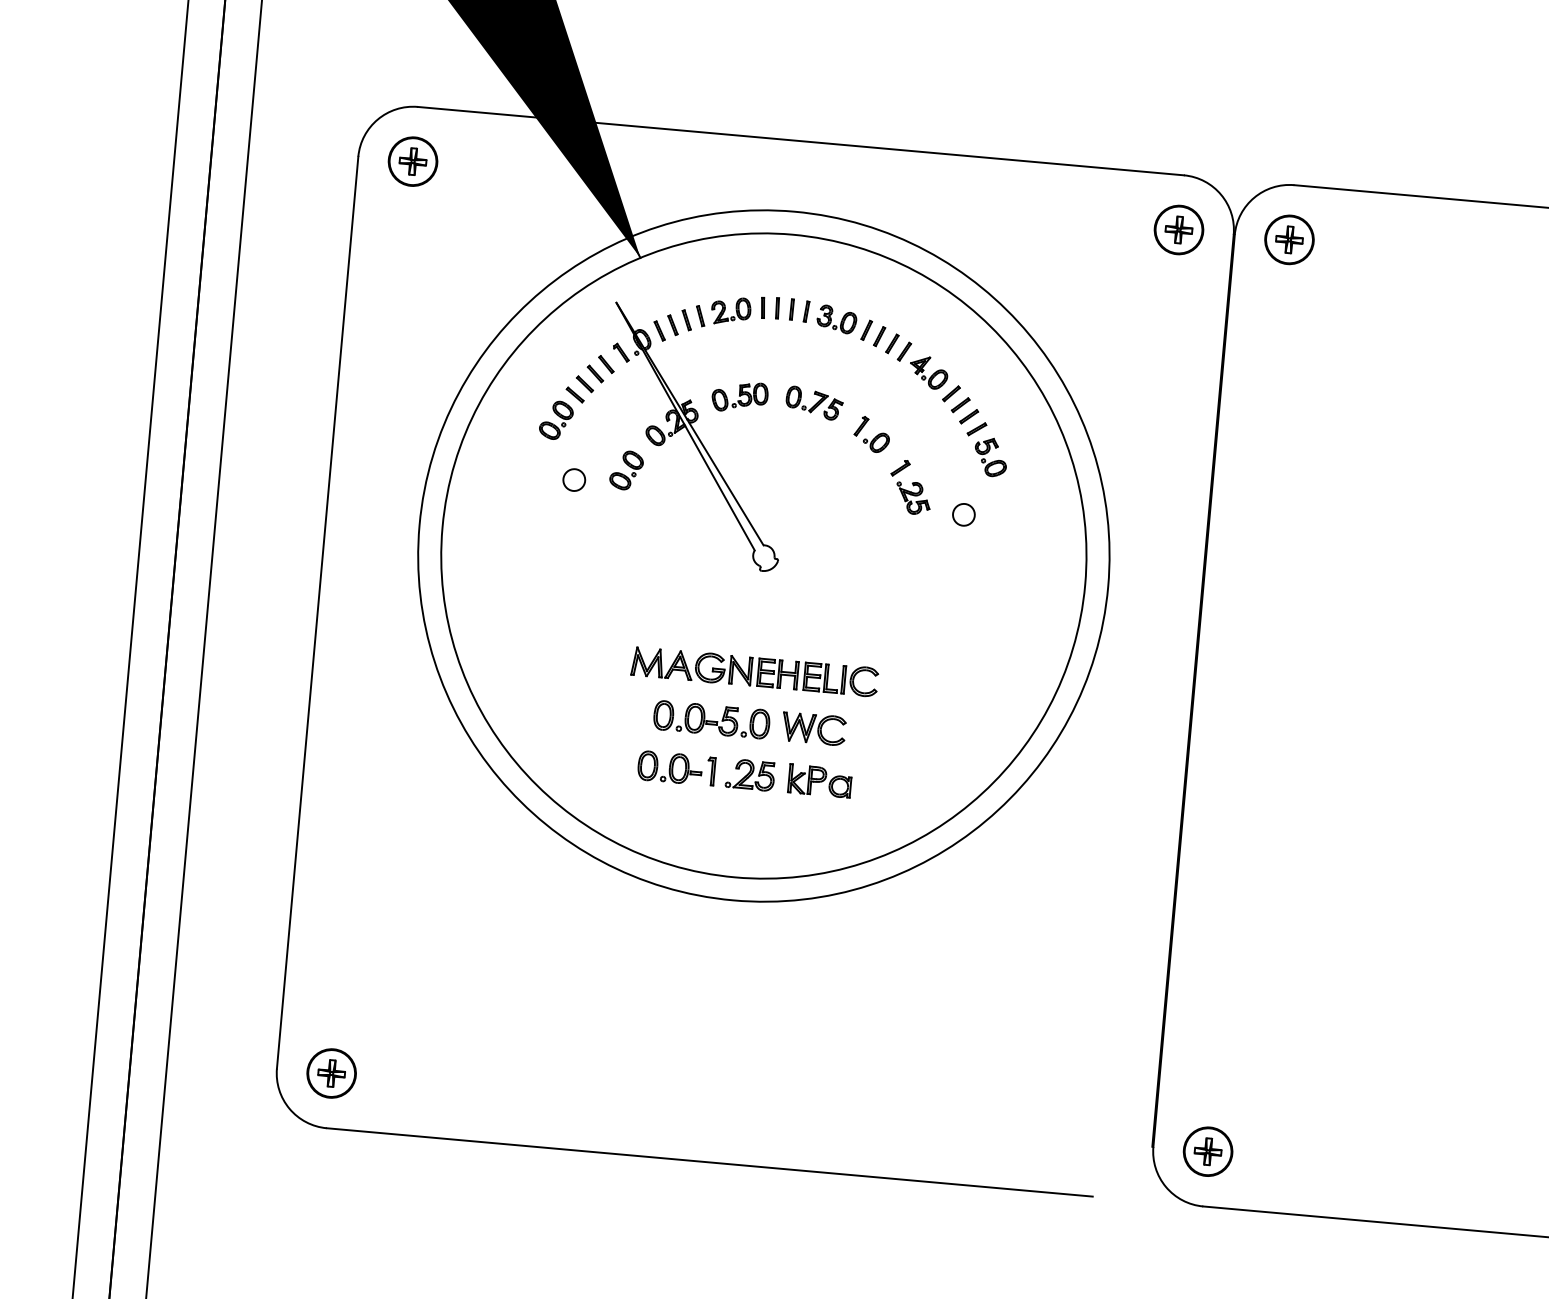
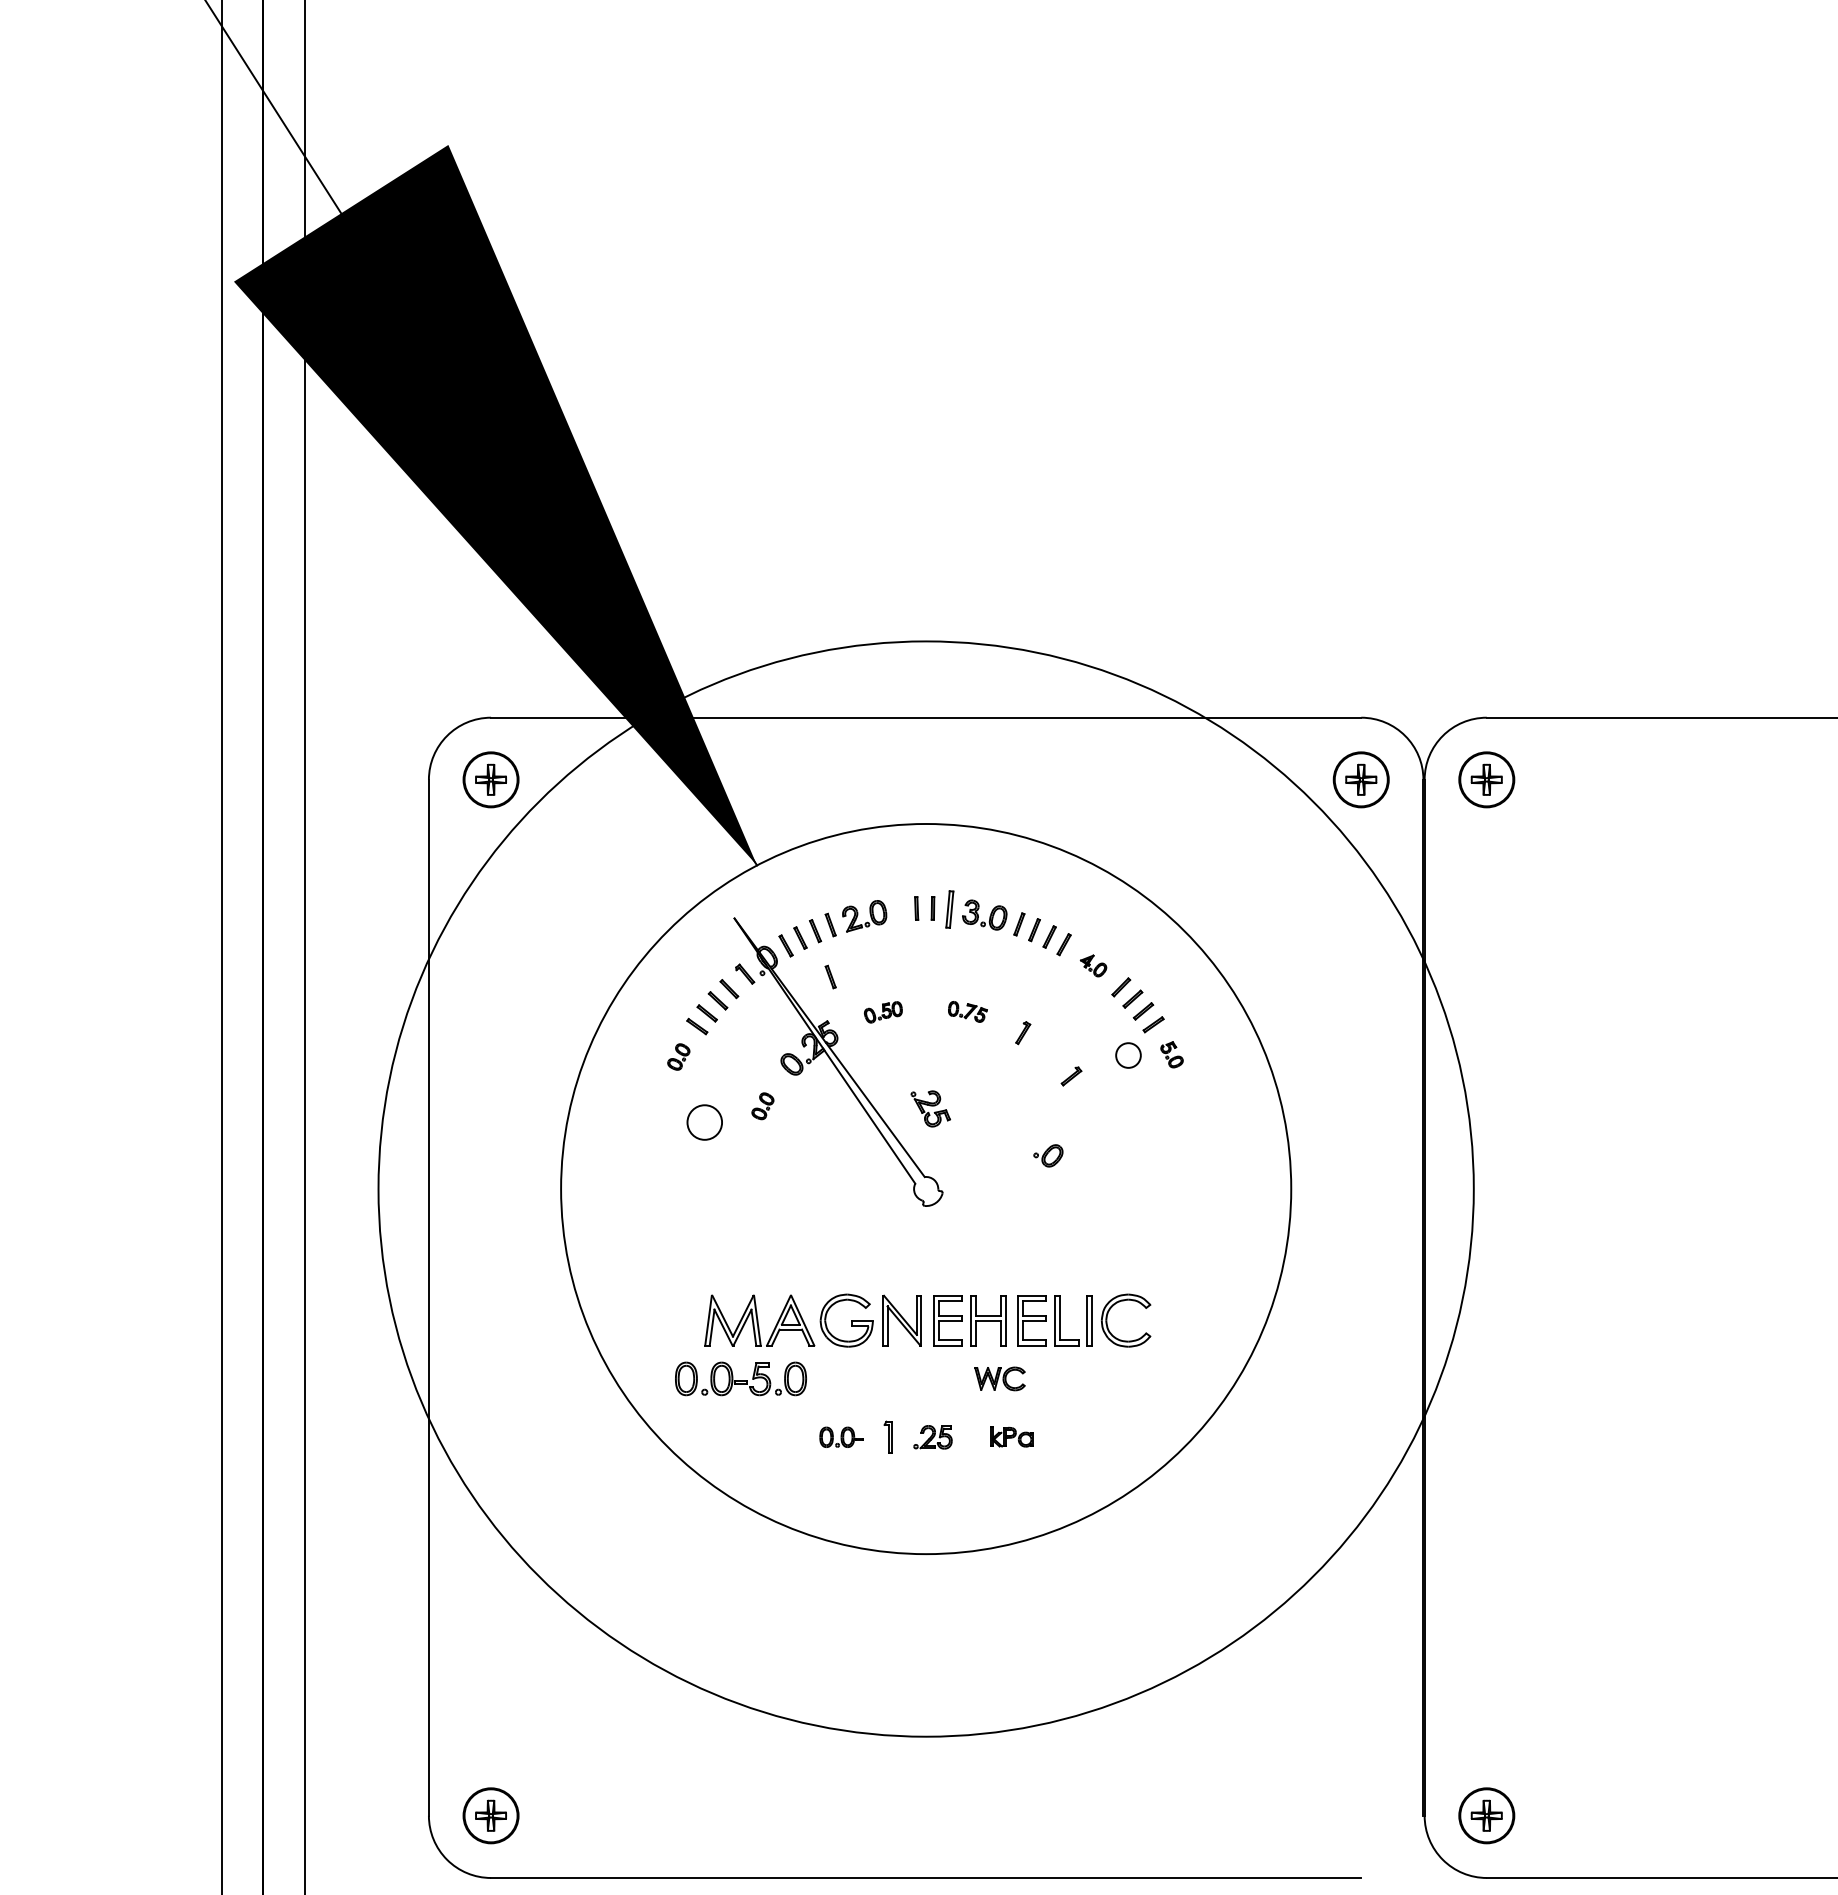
part: (763, 307) -> (900, 909), removed
part: (806, 310) -> (949, 908), size x1.6
part: (696, 361) -> (830, 976), added
part: (928, 372) -> (1093, 965), size x0.6
part: (740, 397) -> (883, 1012), size x0.6
part: (814, 402) -> (967, 1011), size x0.6
part: (556, 419) -> (678, 1056), size x0.6
part: (876, 442) -> (1048, 1155), moved
part: (990, 456) -> (1171, 1054), size x0.6
part: (626, 469) -> (762, 1105), size x0.6
circle: (573, 480) -> (704, 1122), size x1.4
part: (913, 497) -> (930, 1108), moved
circle: (963, 514) -> (1128, 1055), moved
circle: (764, 555) -> (926, 1188), size x1.4
part: (754, 671) -> (927, 1320), size x1.6
part: (711, 719) -> (740, 1378), moved
part: (813, 728) -> (999, 1378), size x0.7
part: (669, 768) -> (841, 1437), size x0.6
part: (749, 775) -> (932, 1437), size x0.7
part: (819, 780) -> (1011, 1436), size x0.6

